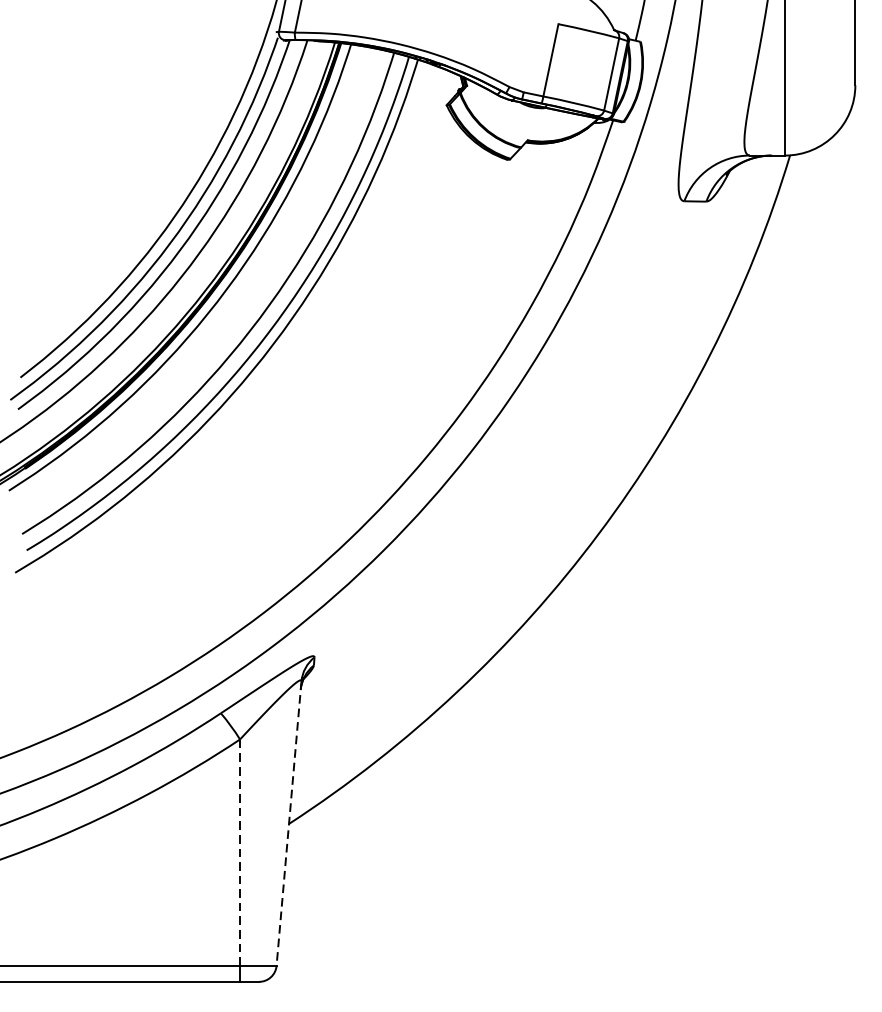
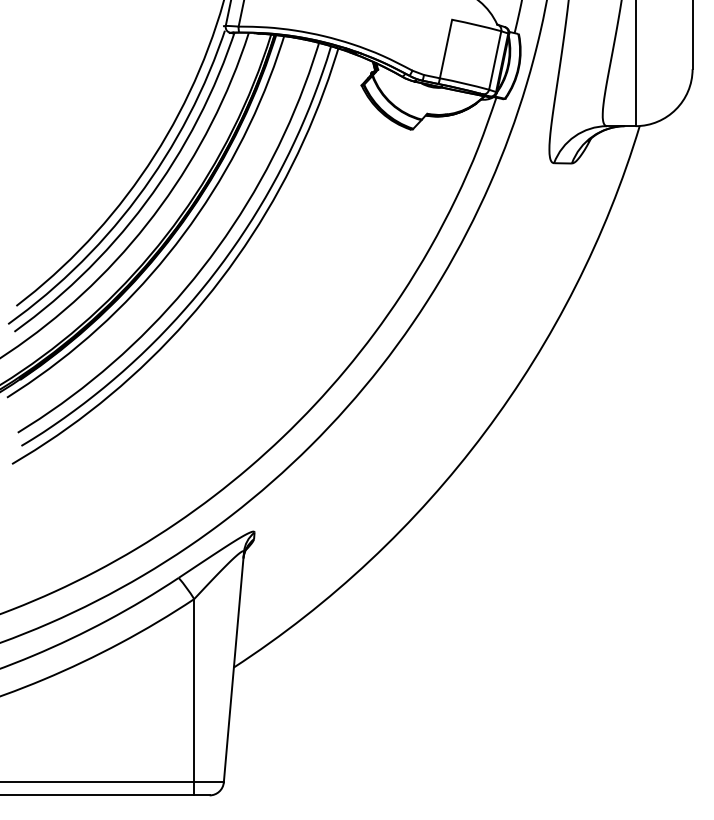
line: (288, 823) -> (233, 667), dashed -> solid
line: (240, 852) -> (194, 690), dashed -> solid

